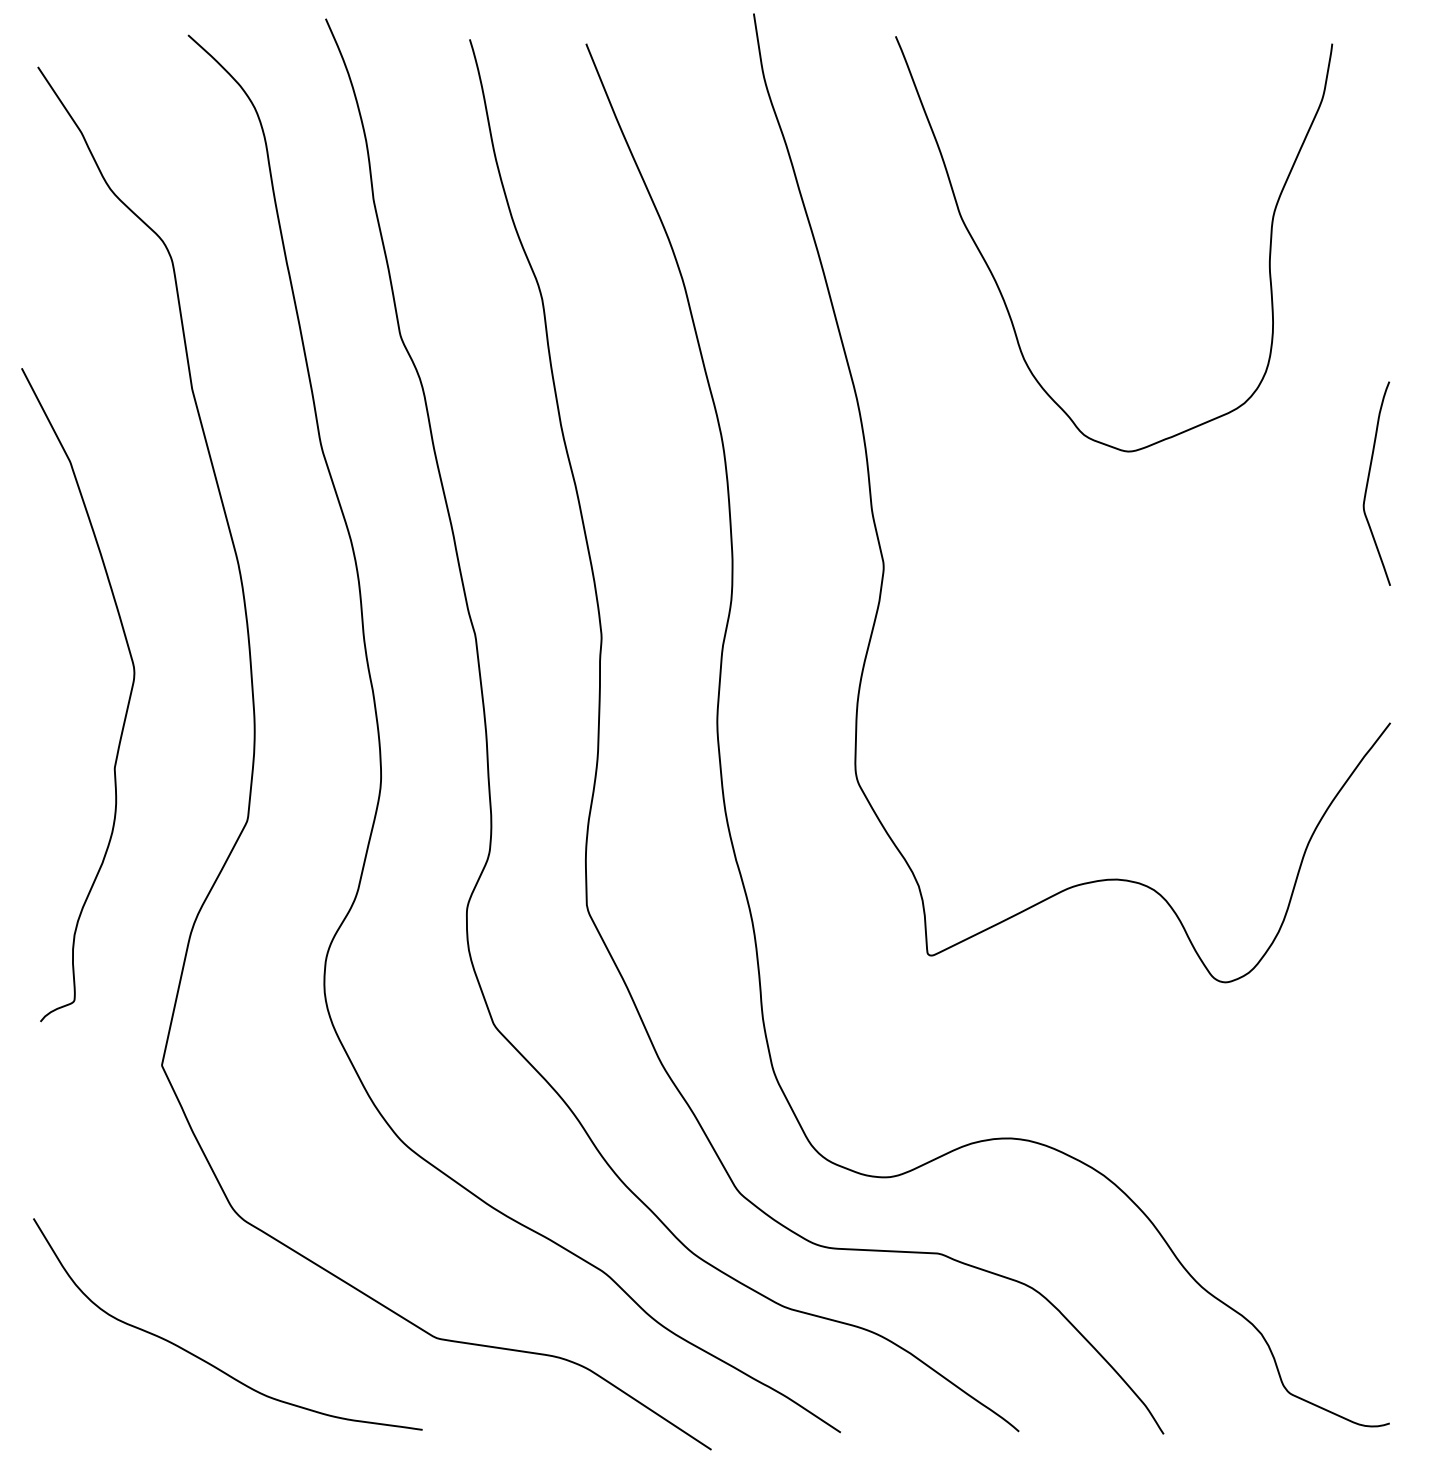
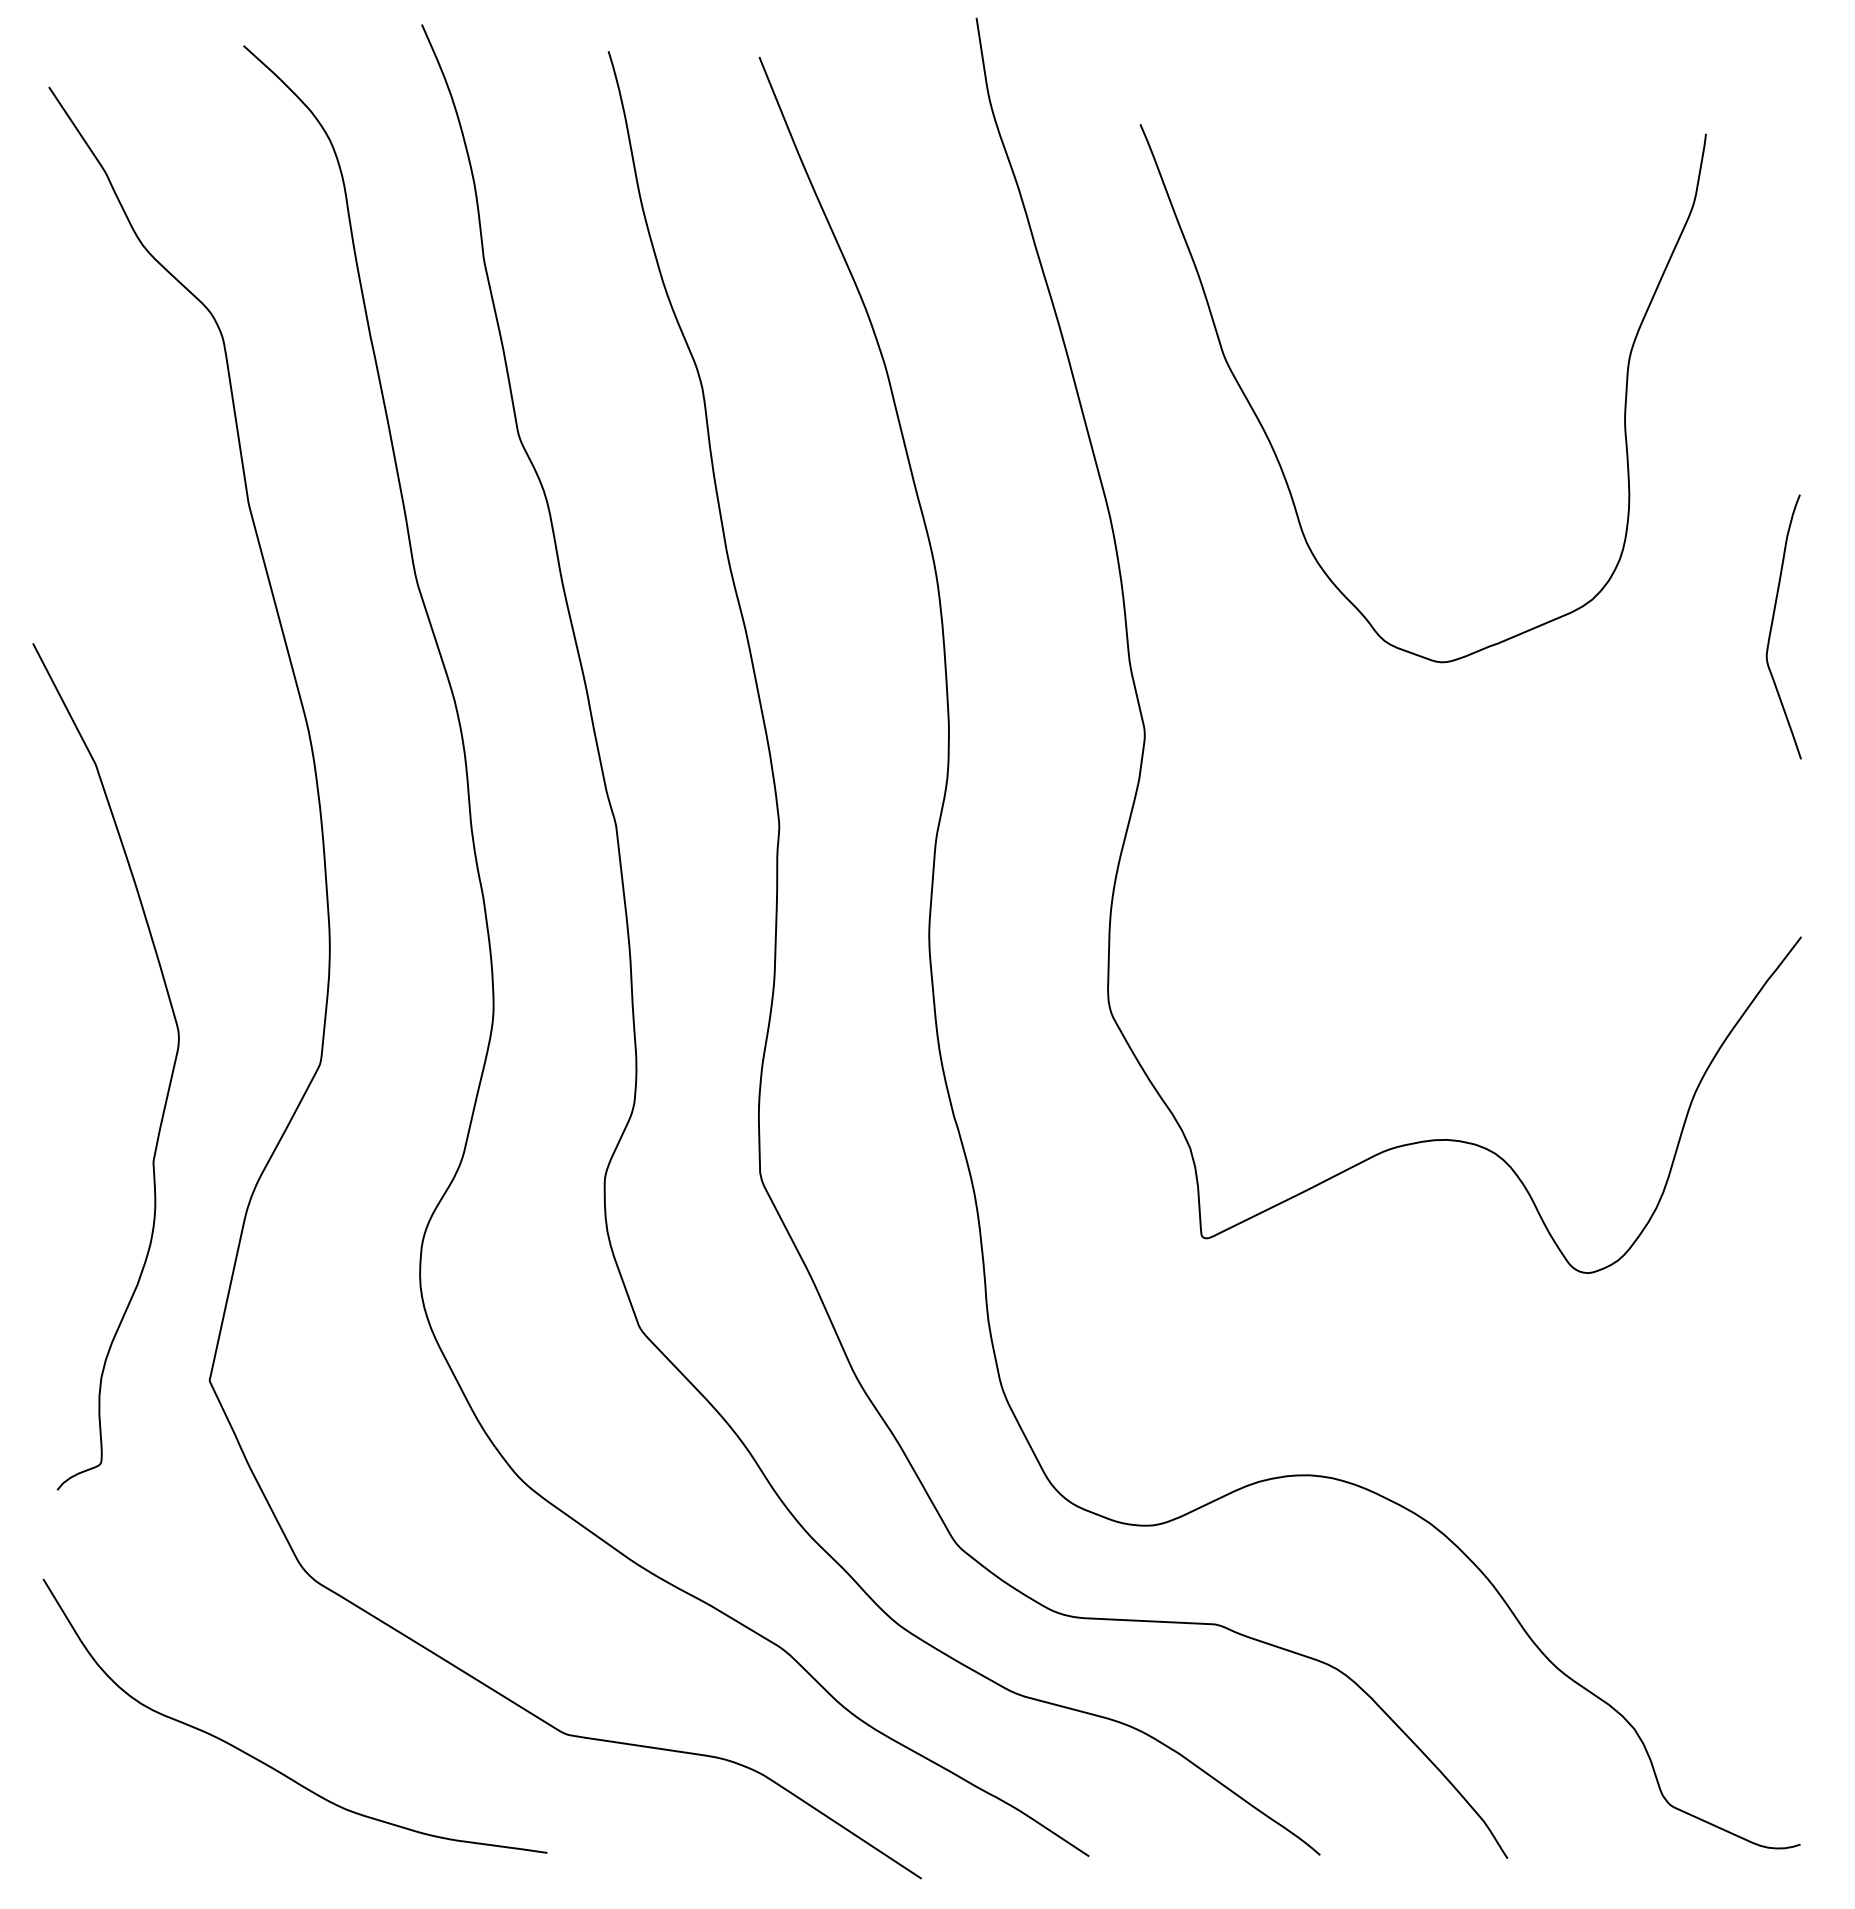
curve: (1002, 294) -> (1278, 458), moved
curve: (127, 706) -> (169, 1081), moved

